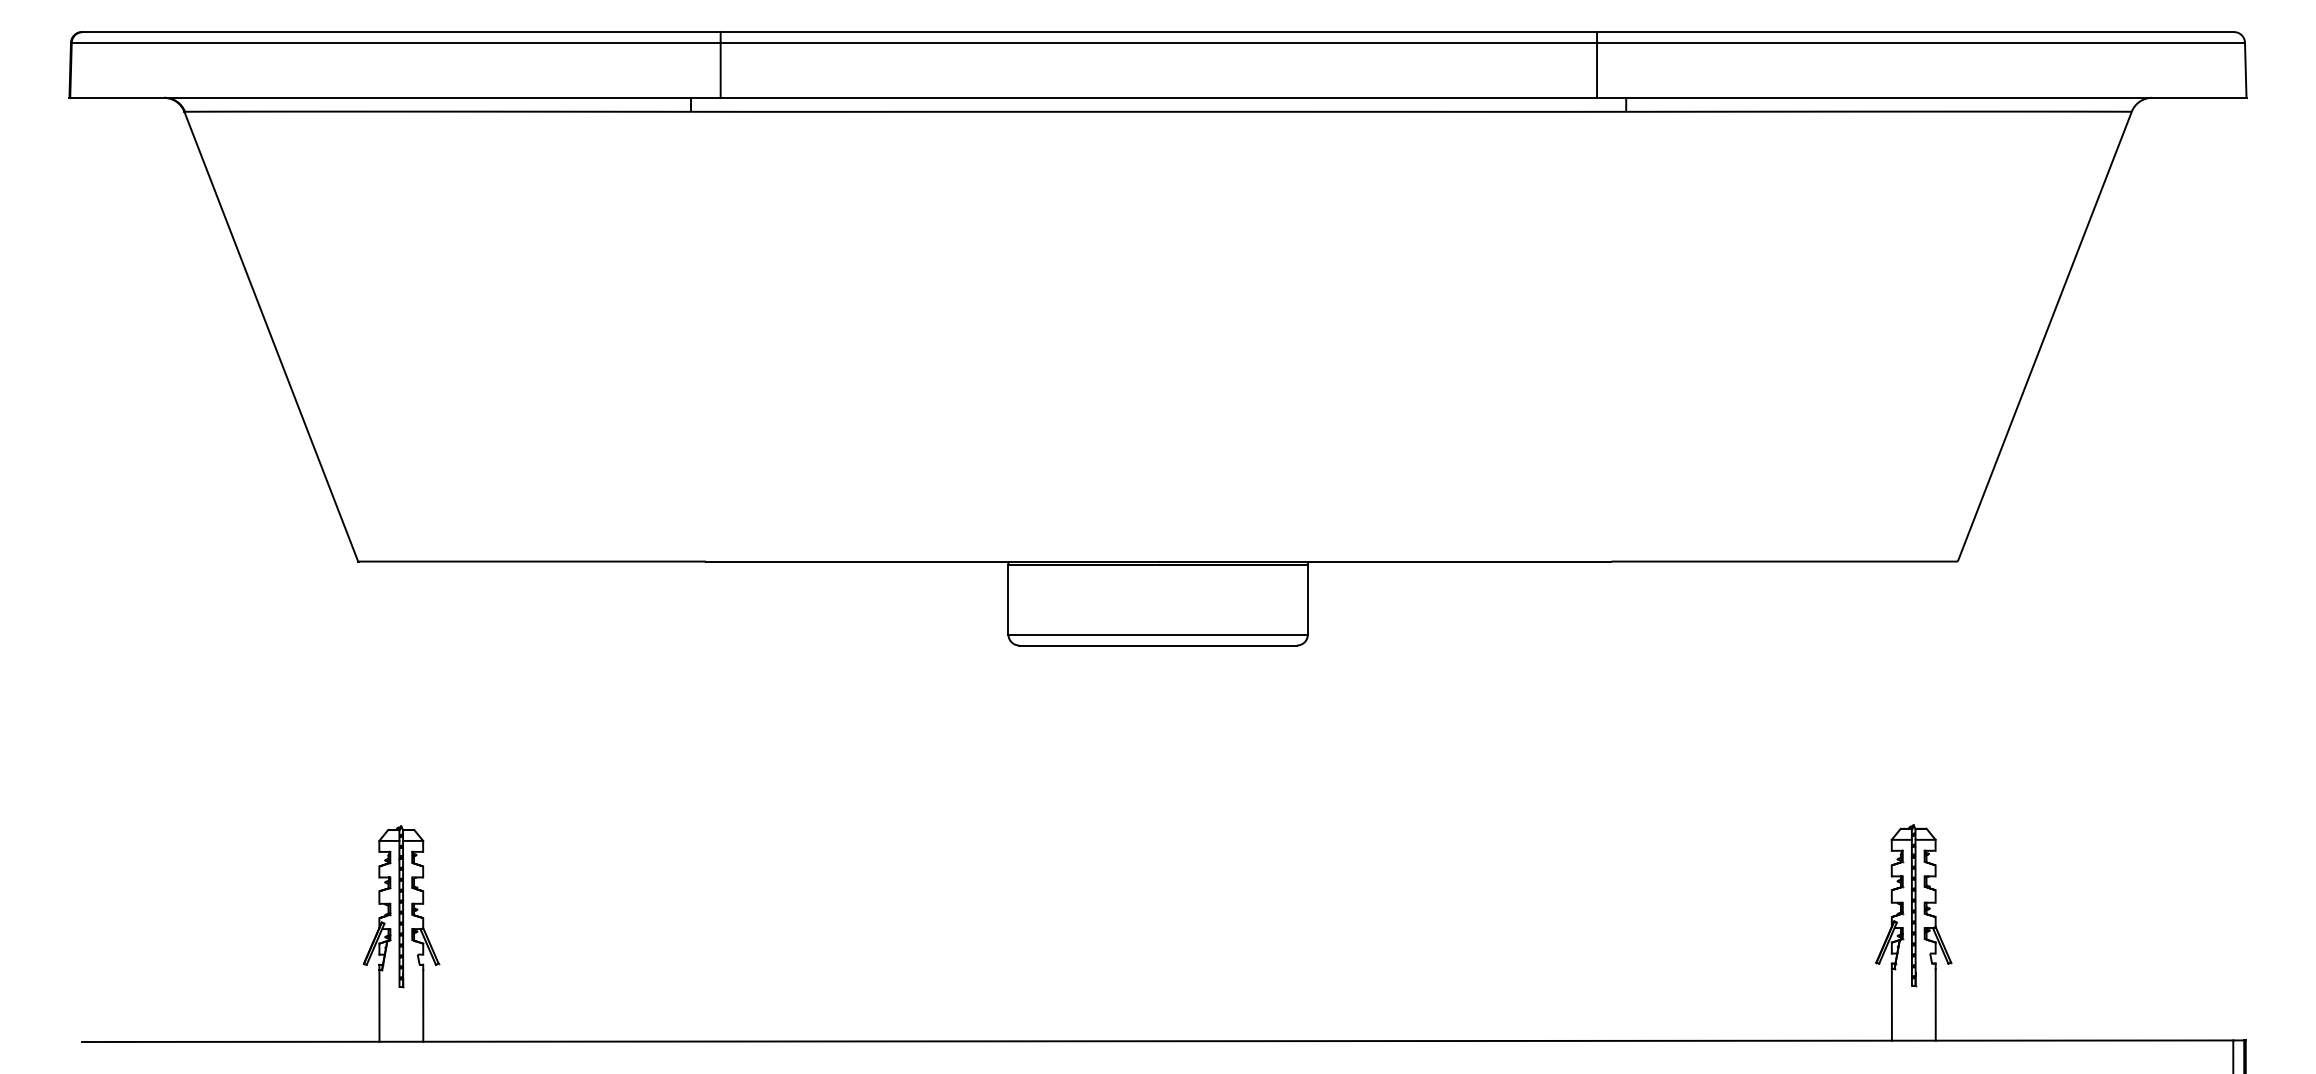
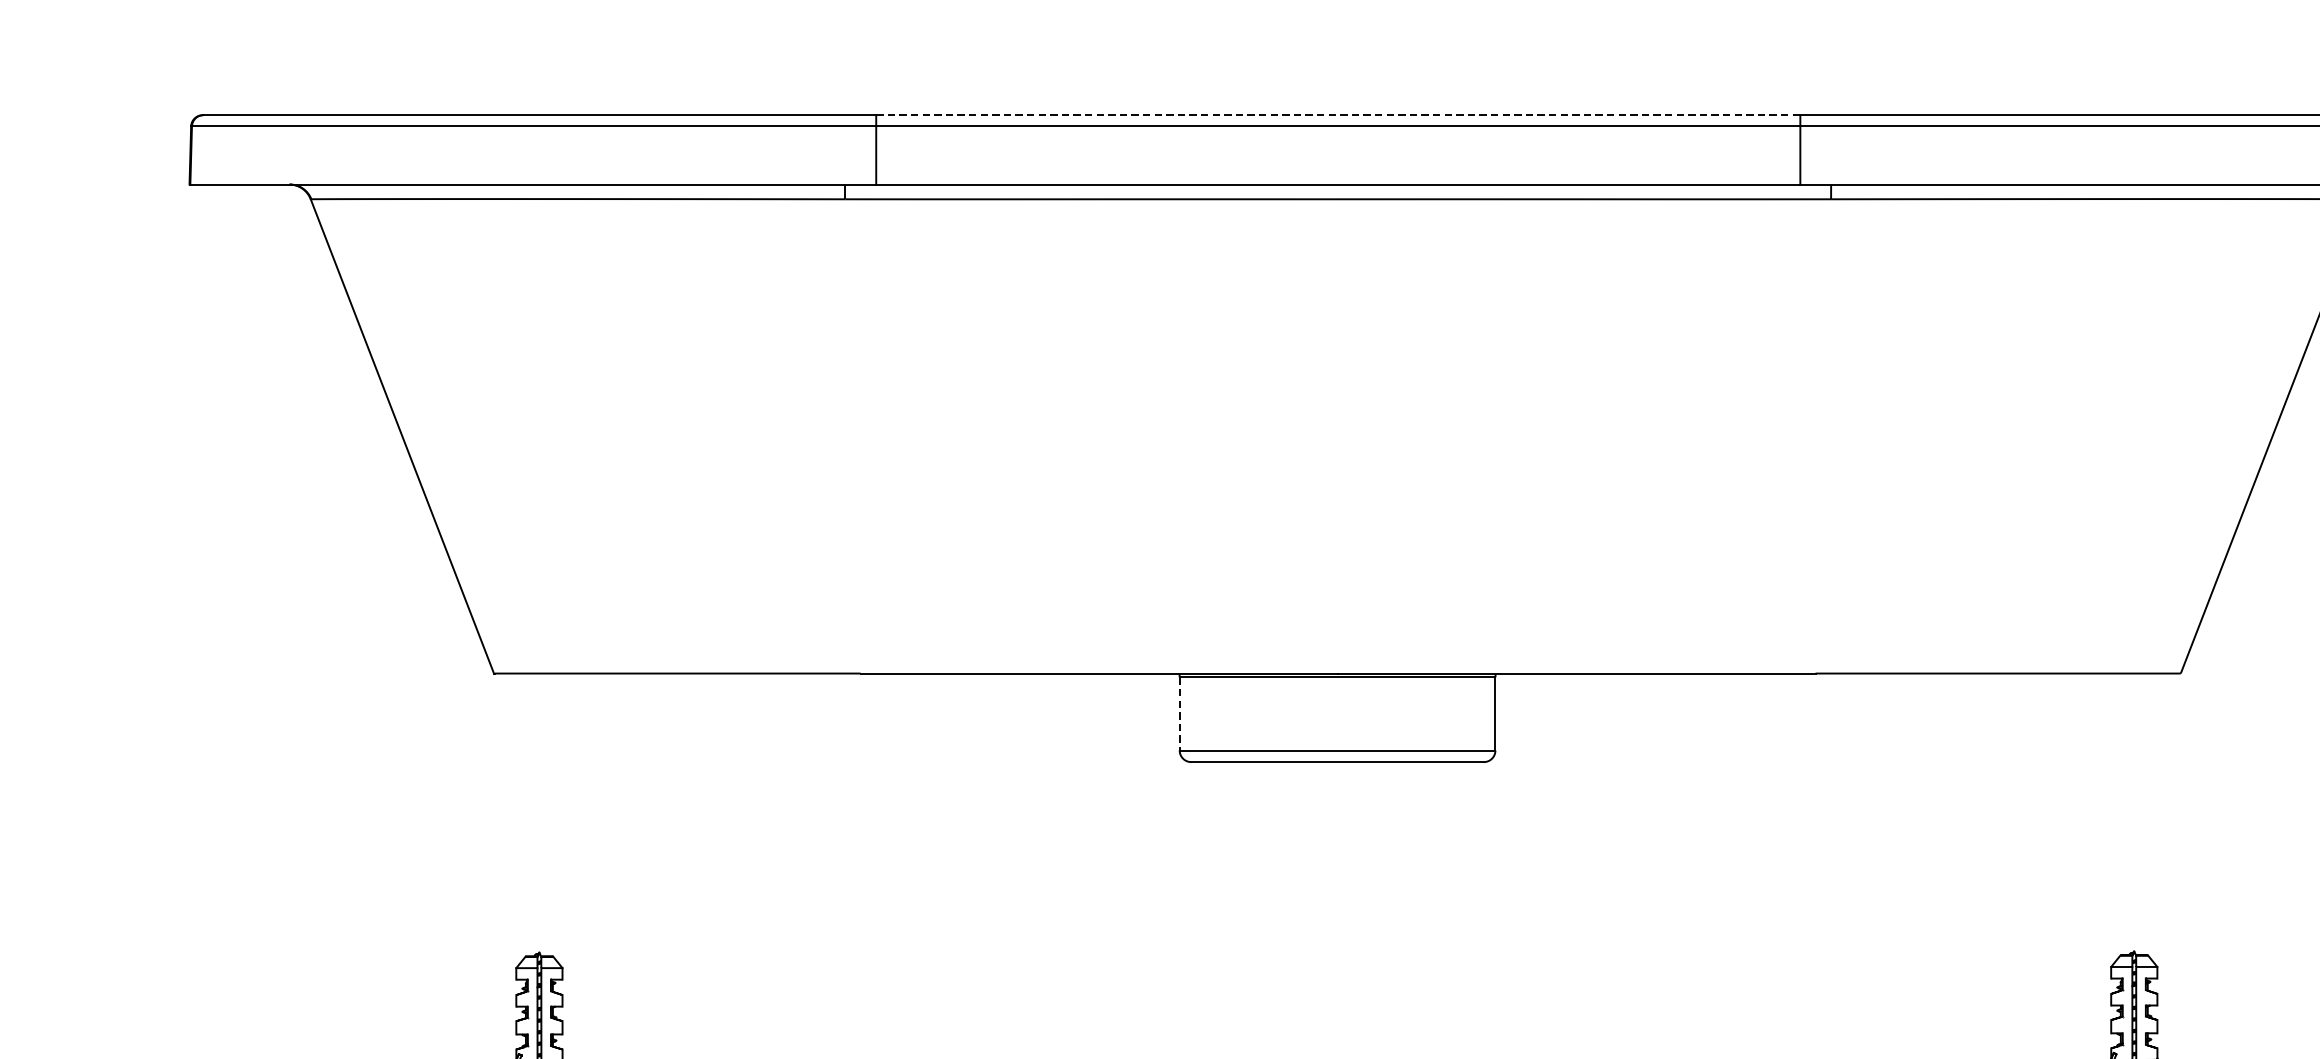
line: (1159, 32) -> (1338, 115), solid -> dashed
line: (1008, 599) -> (1179, 713), solid -> dashed

